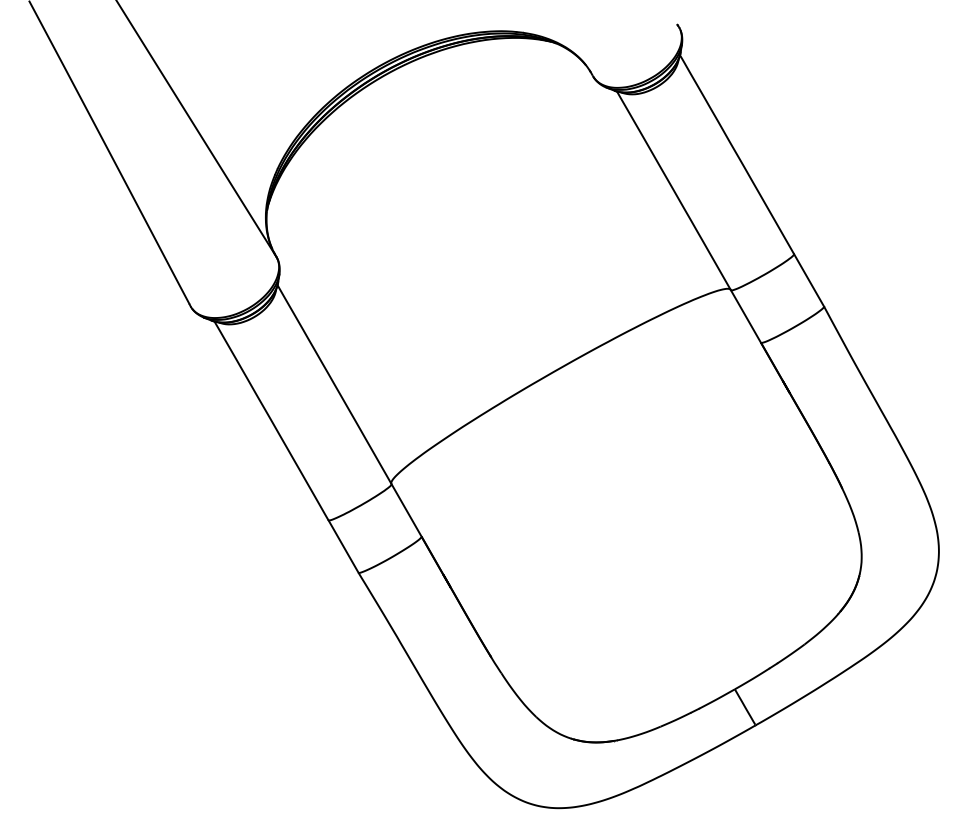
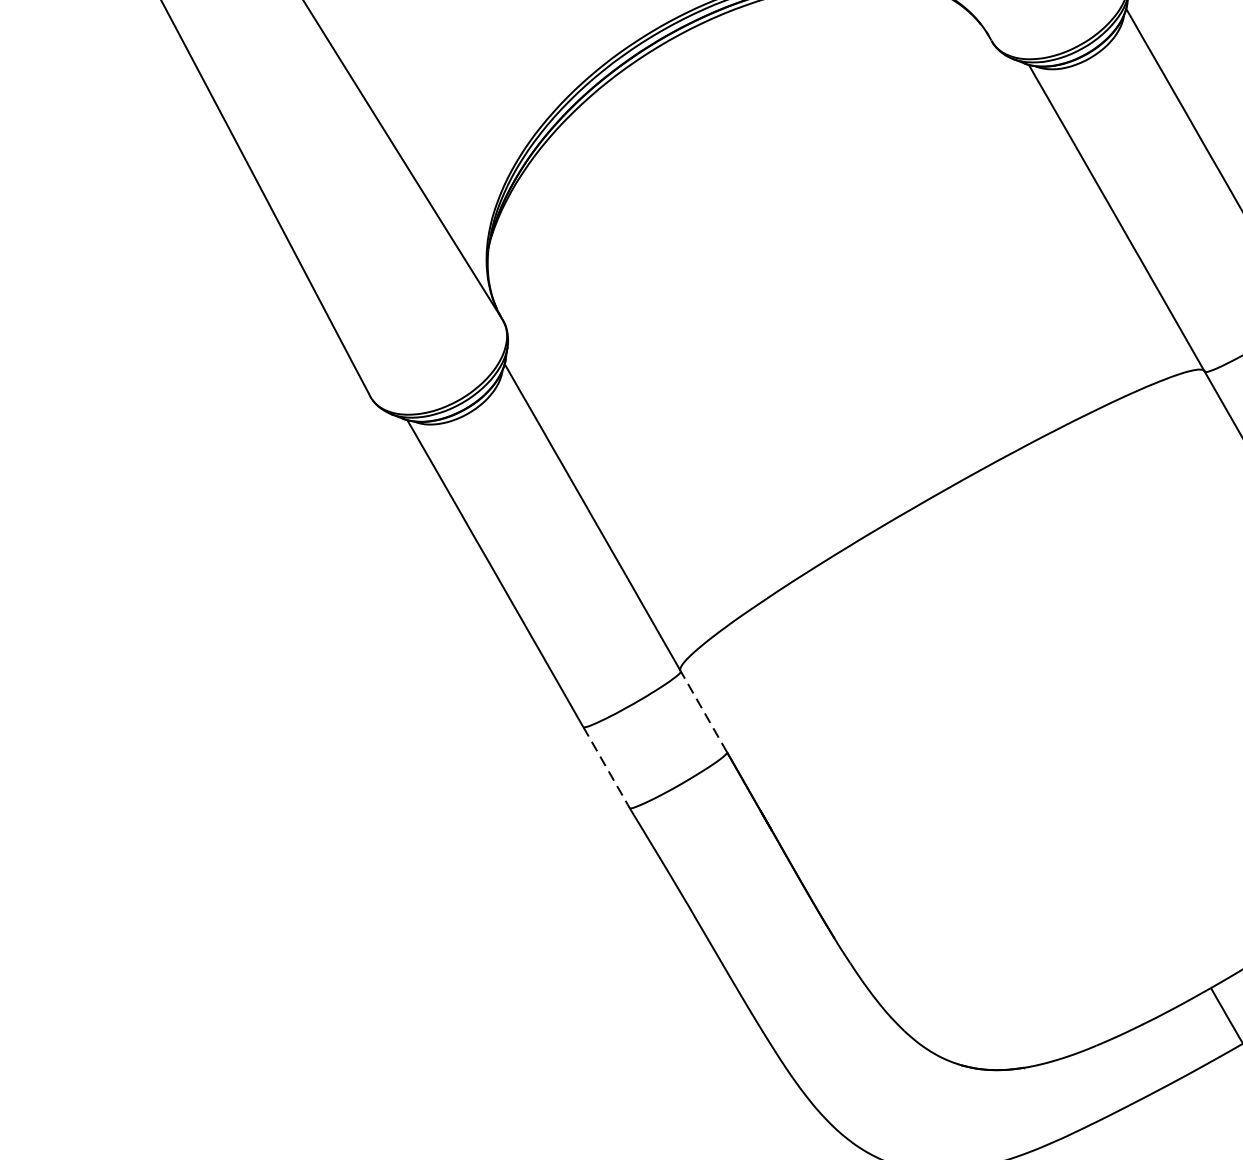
line: (406, 510) -> (703, 711), solid -> dashed
line: (343, 546) -> (606, 767), solid -> dashed

